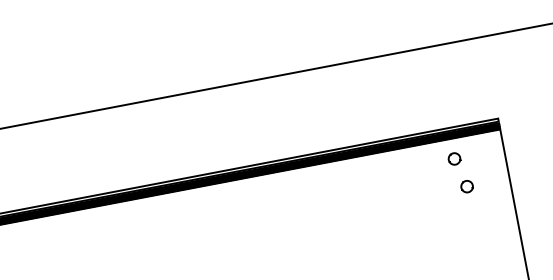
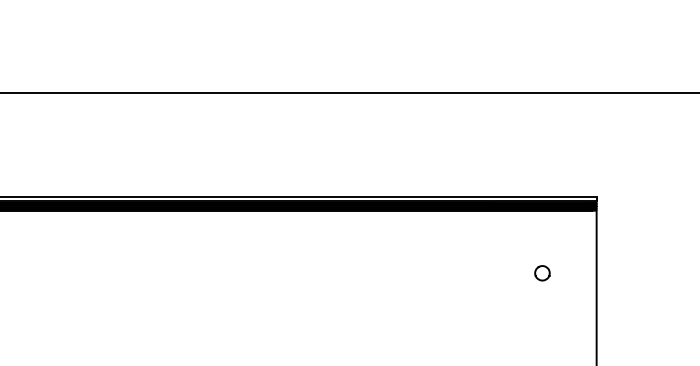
part: (454, 159) -> (533, 236), removed

